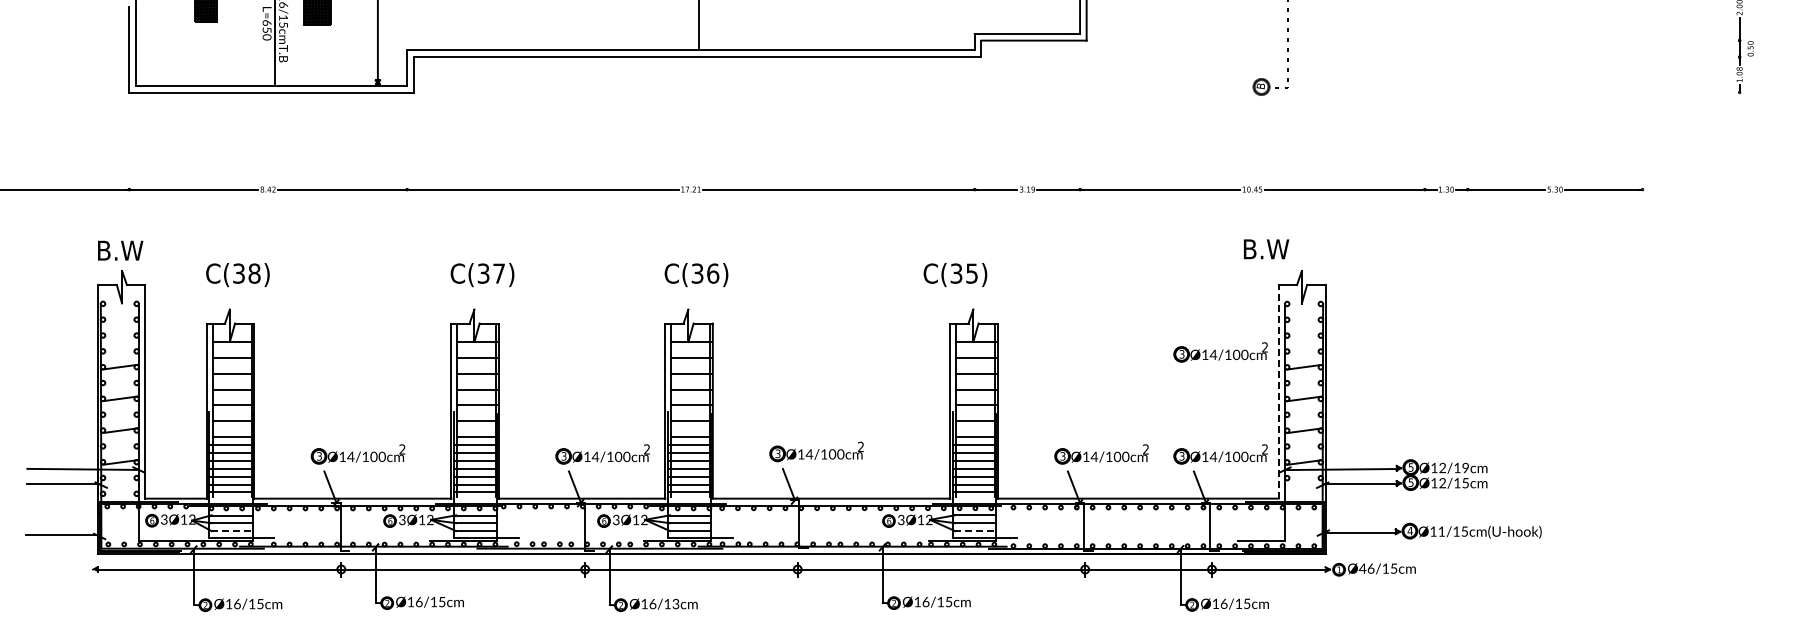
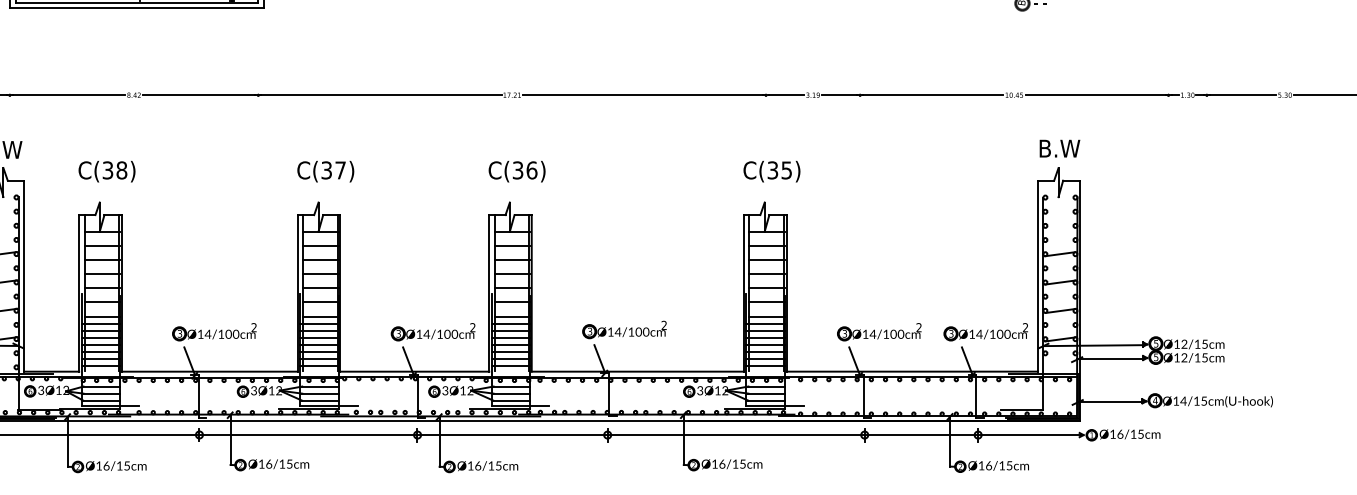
text: (1266, 249) -> (1059, 148), moved
text: (955, 274) -> (771, 171), moved
part: (1220, 352) -> (985, 240), removed
line: (1278, 391) -> (1037, 275), dashed -> solid
text: (1465, 468) -> (1204, 344), Ø12/19cm -> Ø12/15cm
line: (232, 531) -> (102, 401), dashed -> solid
line: (975, 531) -> (766, 401), dashed -> solid
text: (1441, 531) -> (1183, 401), Ø11/15cm(U-hook) -> Ø14/15cm(U-hook)
text: (1362, 568) -> (1112, 434), Ø46/15cm -> Ø16/15cm
text: (675, 603) -> (498, 465), Ø16/13cm -> Ø16/15cm

